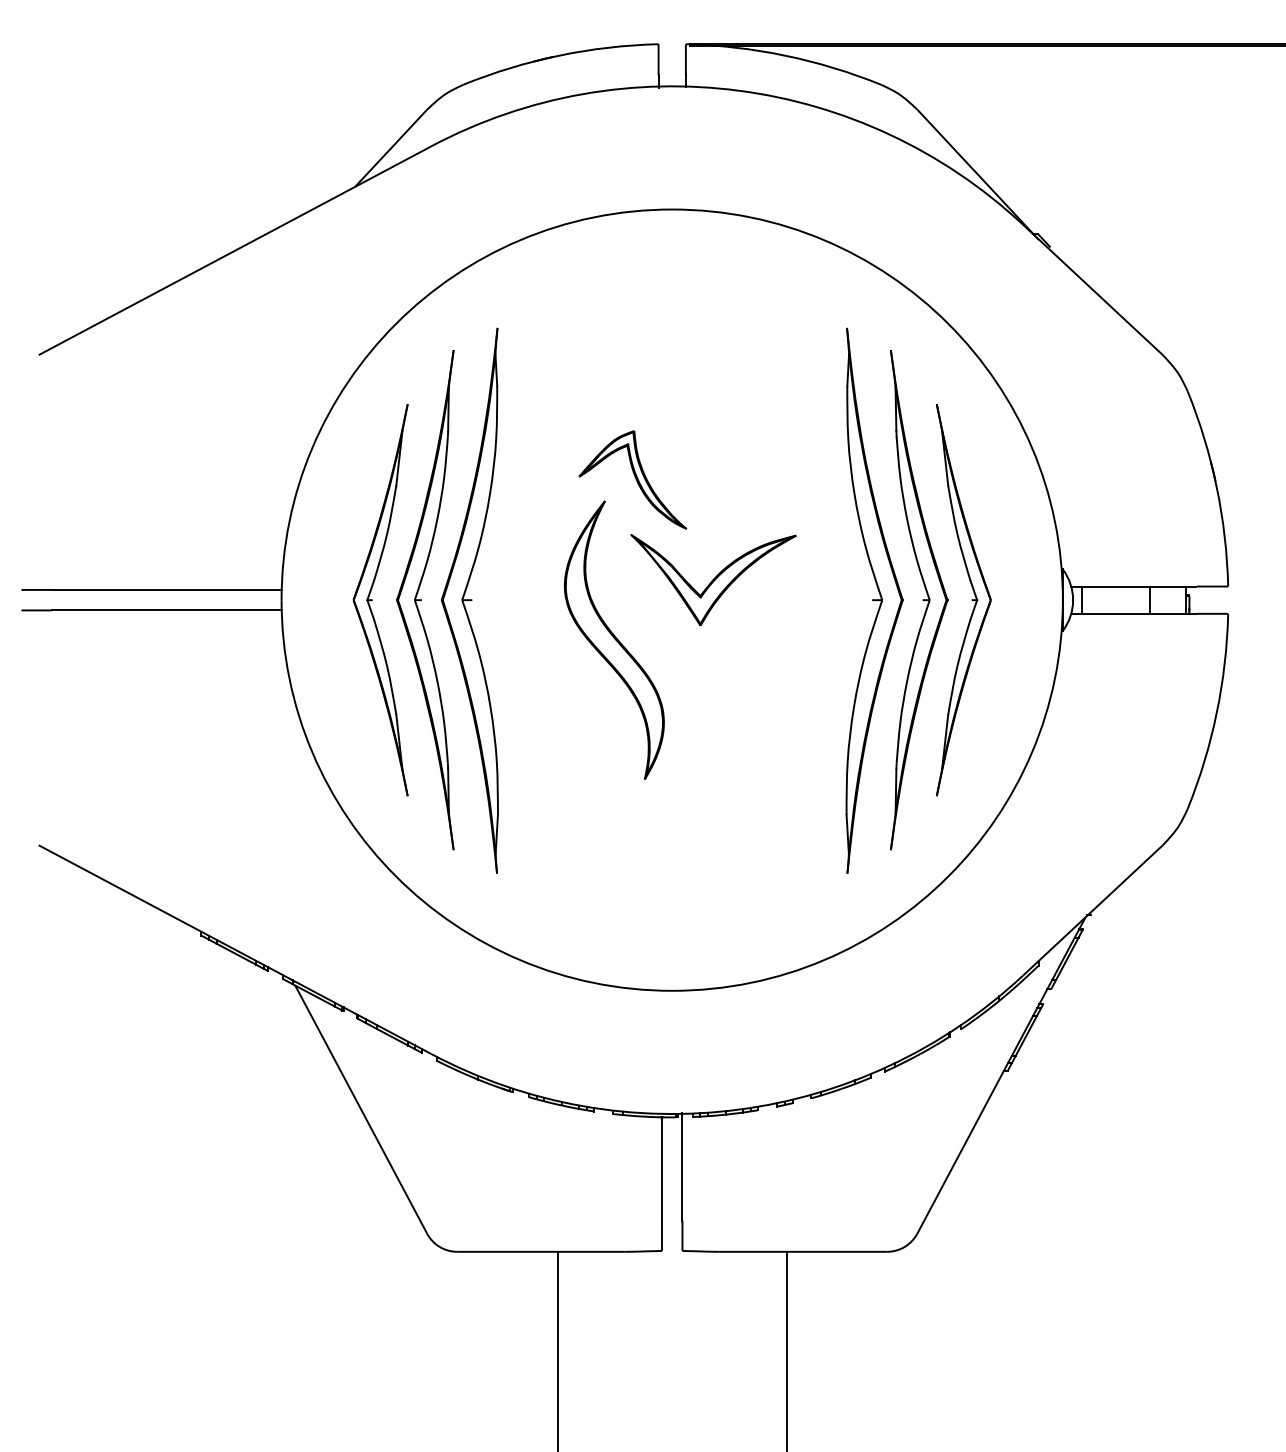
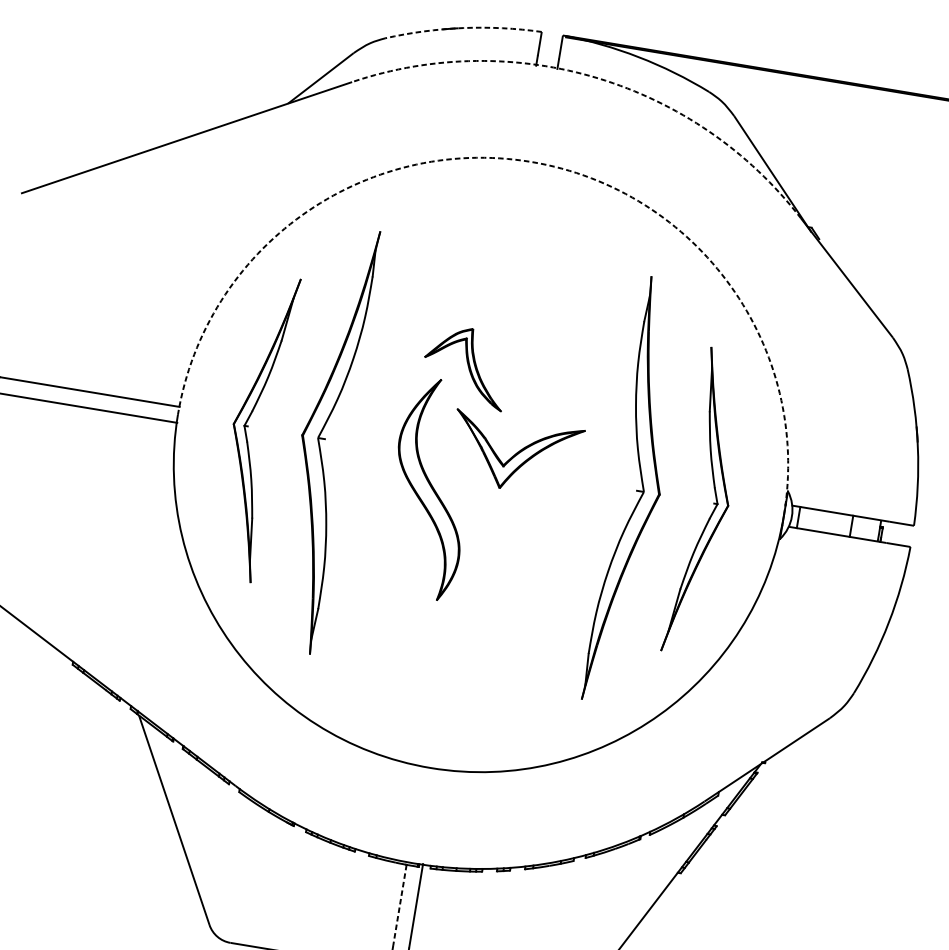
arc: (559, 55) -> (463, 27), solid -> dashed
arc: (739, 90) -> (598, 78), solid -> dashed
arc: (672, 209) -> (531, 161), solid -> dashed
part: (425, 600) -> (289, 433), removed
part: (919, 600) -> (672, 496), removed
line: (662, 1169) -> (400, 905), solid -> dashed

